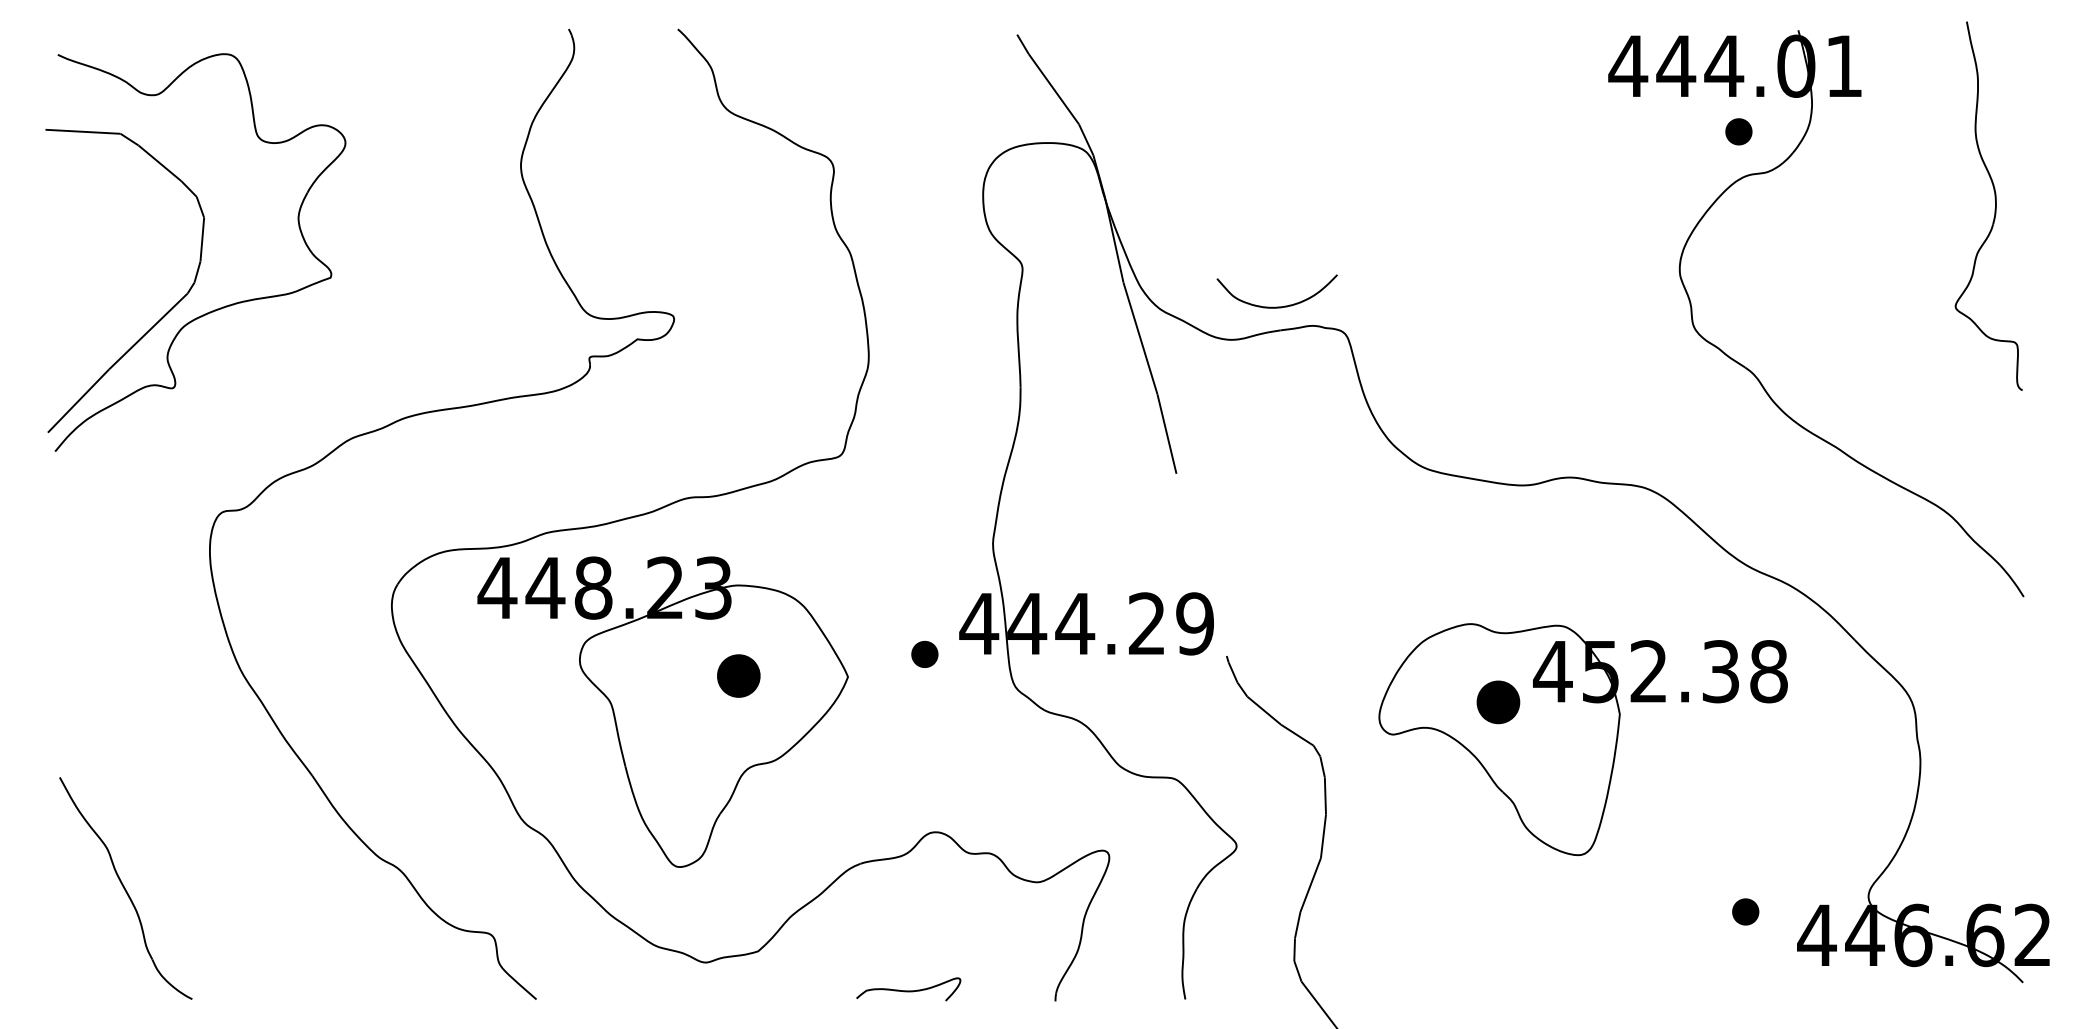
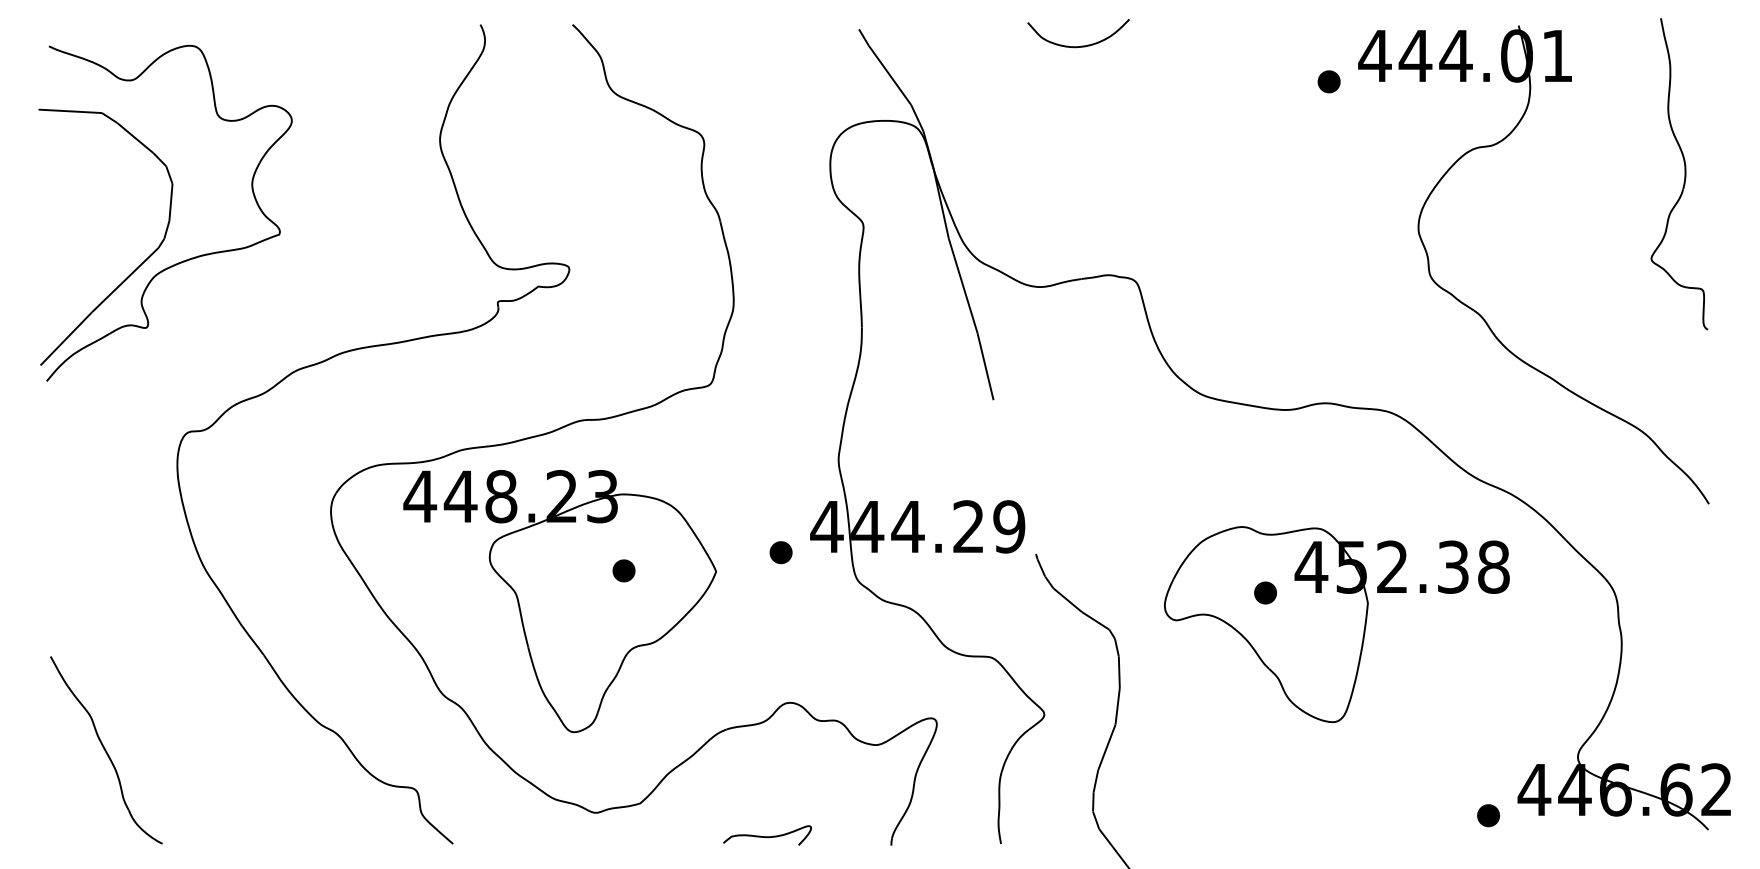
part: (1738, 131) -> (1328, 81), moved
curve: (1276, 306) -> (1078, 46), moved
part: (738, 675) -> (623, 570), size x0.62
part: (1498, 701) -> (1265, 592), size x0.62
part: (1745, 911) -> (1488, 815), moved

